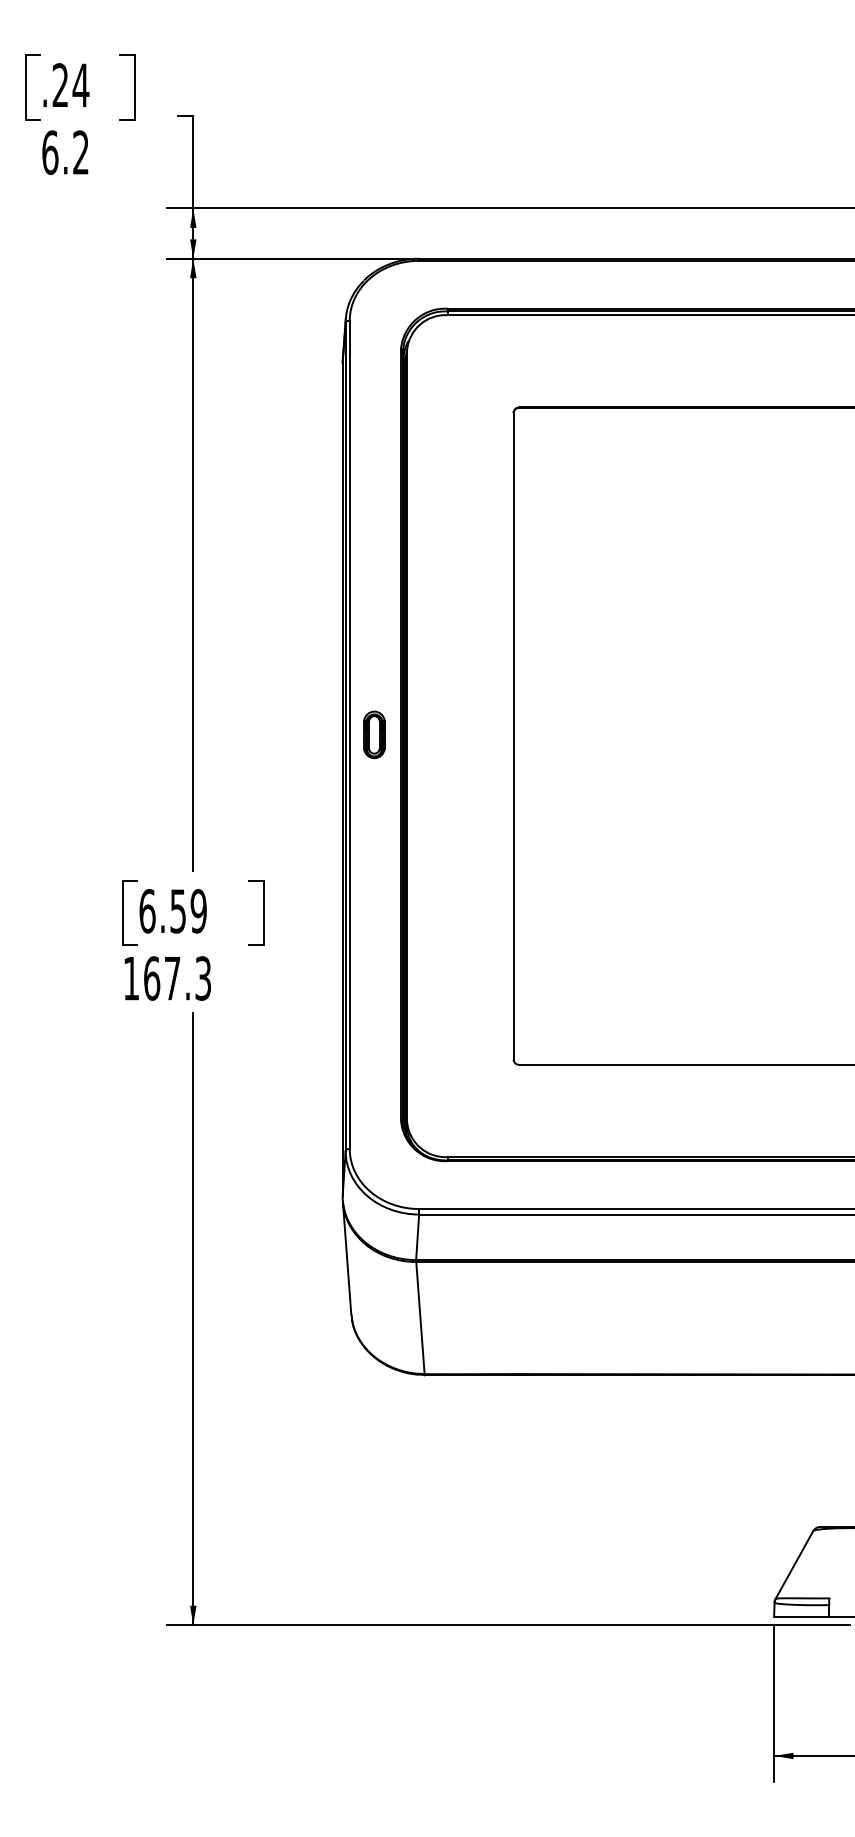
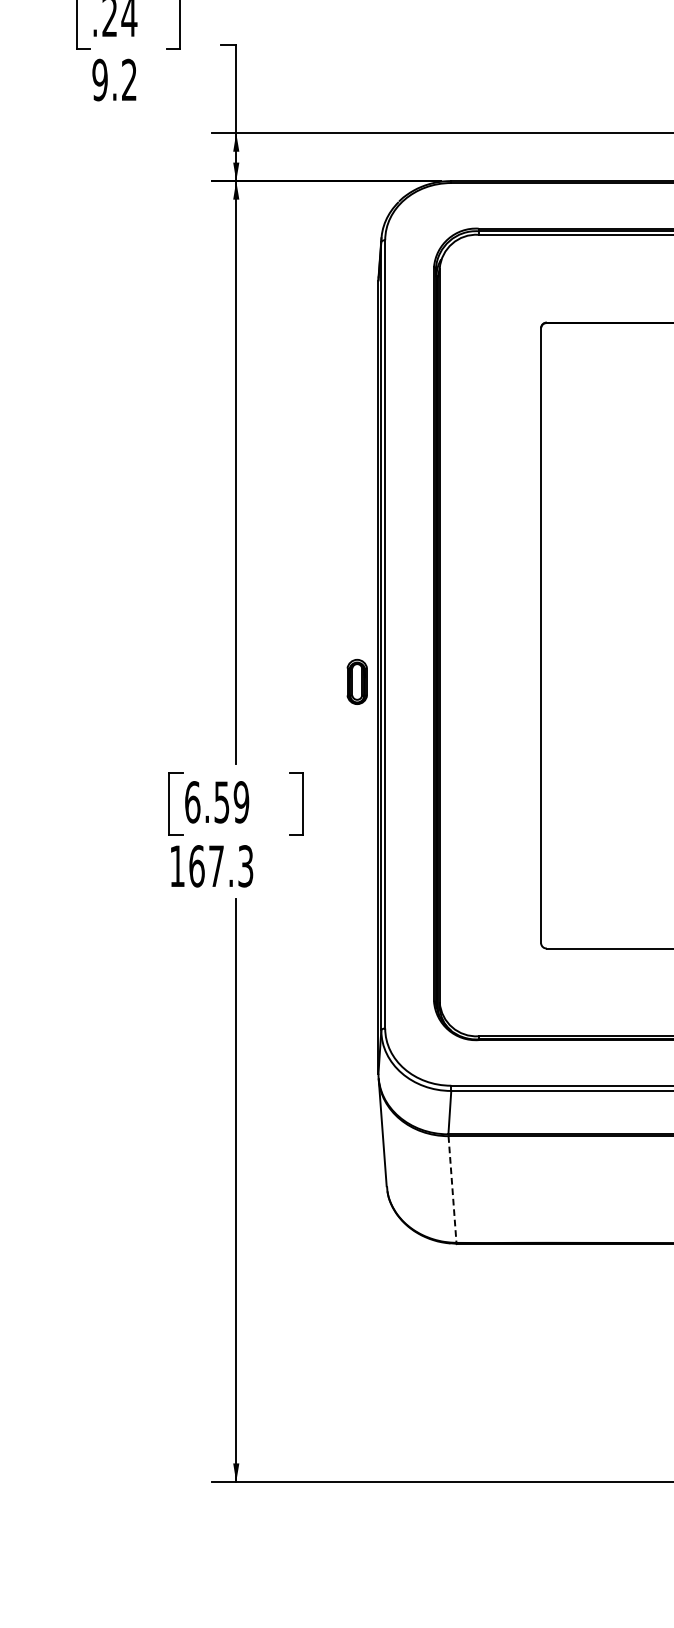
text: (50, 152) -> (100, 79), 6.2 -> 9.2
part: (374, 734) -> (357, 681), moved
line: (420, 1318) -> (452, 1189), solid -> dashed

